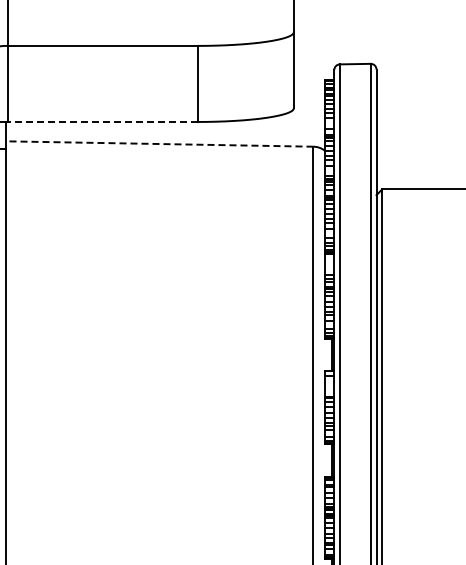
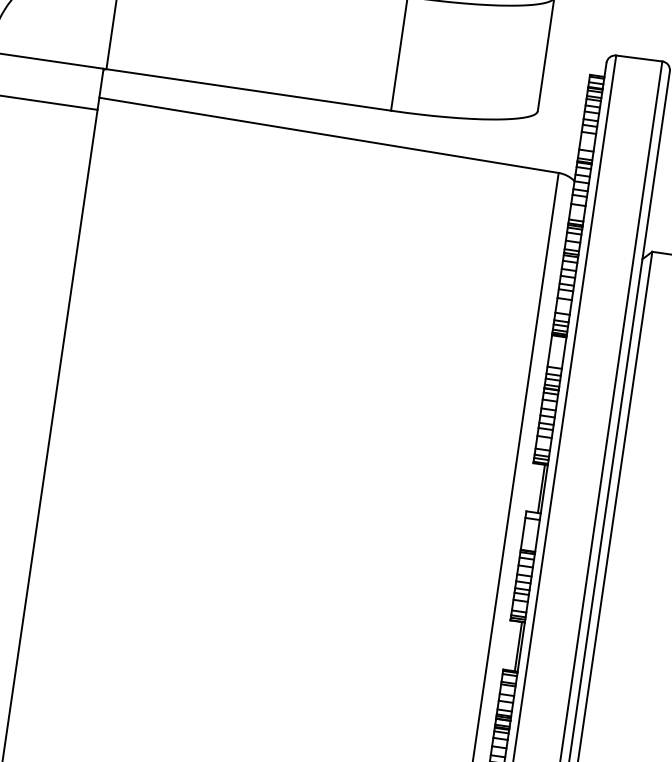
line: (102, 121) -> (248, 89), dashed -> solid
line: (159, 144) -> (328, 136), dashed -> solid

